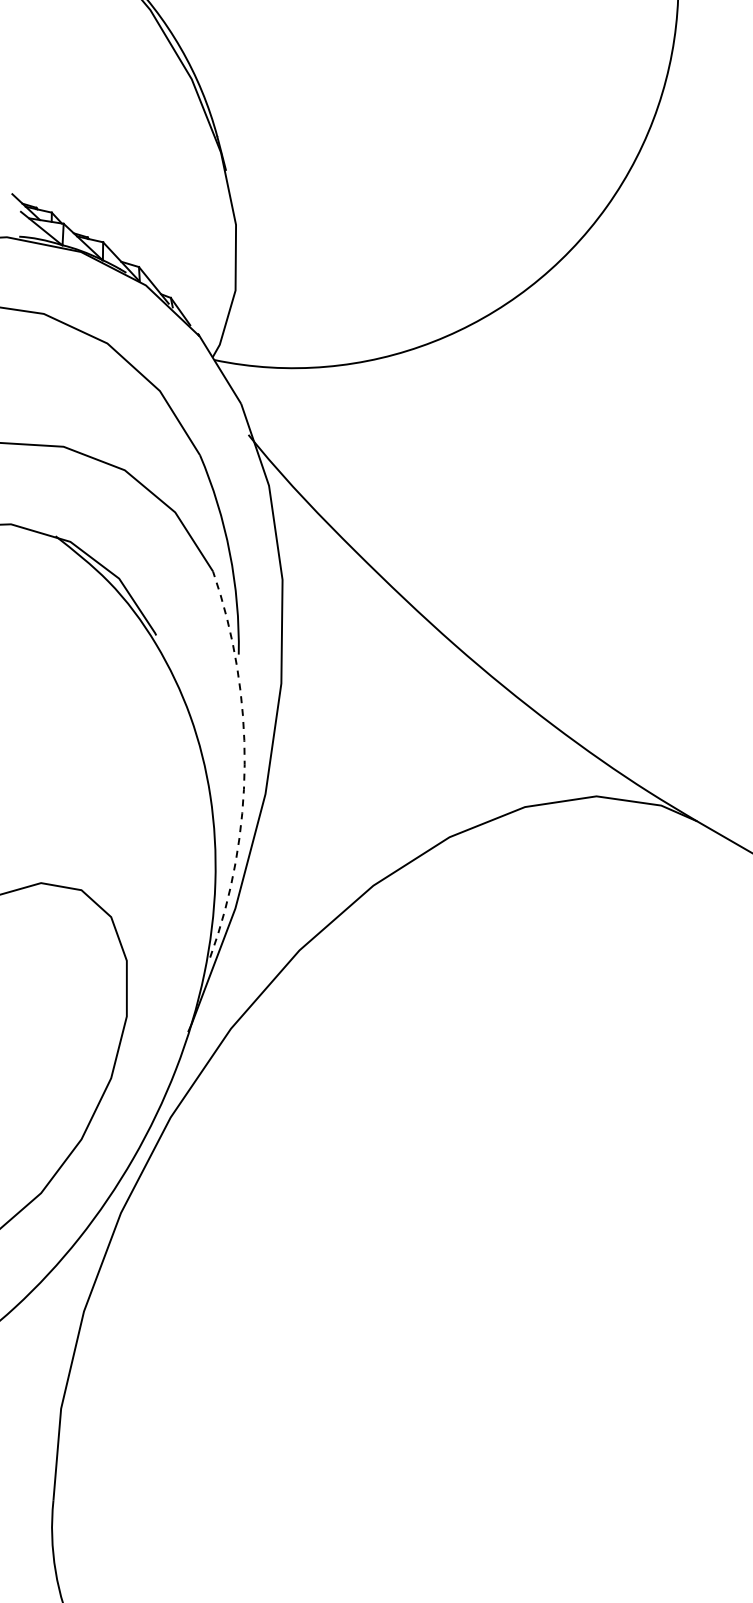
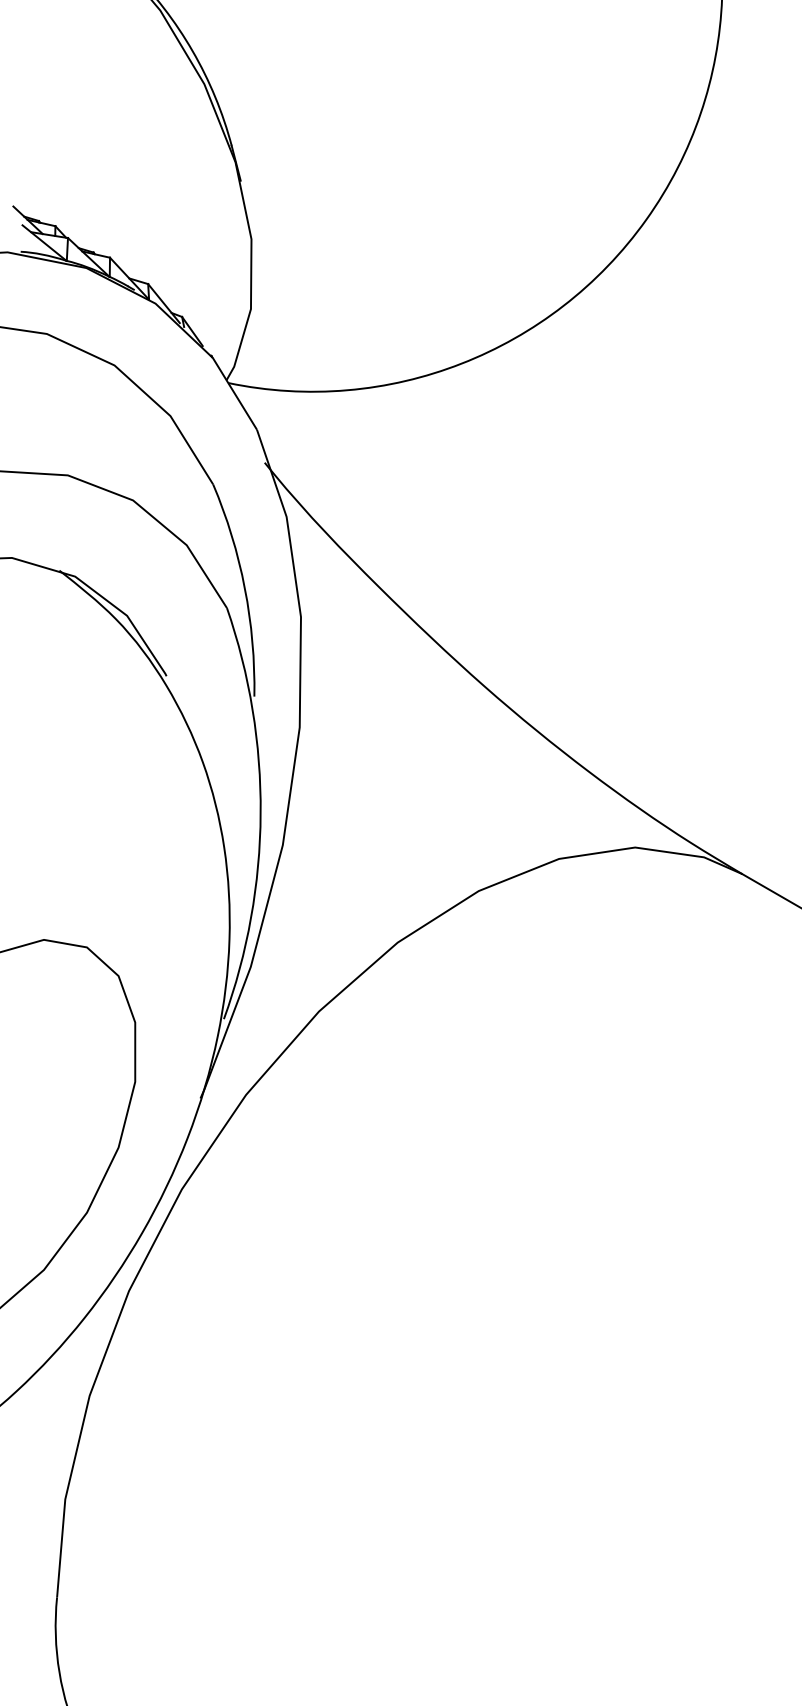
arc: (244, 764) -> (260, 813), dashed -> solid

